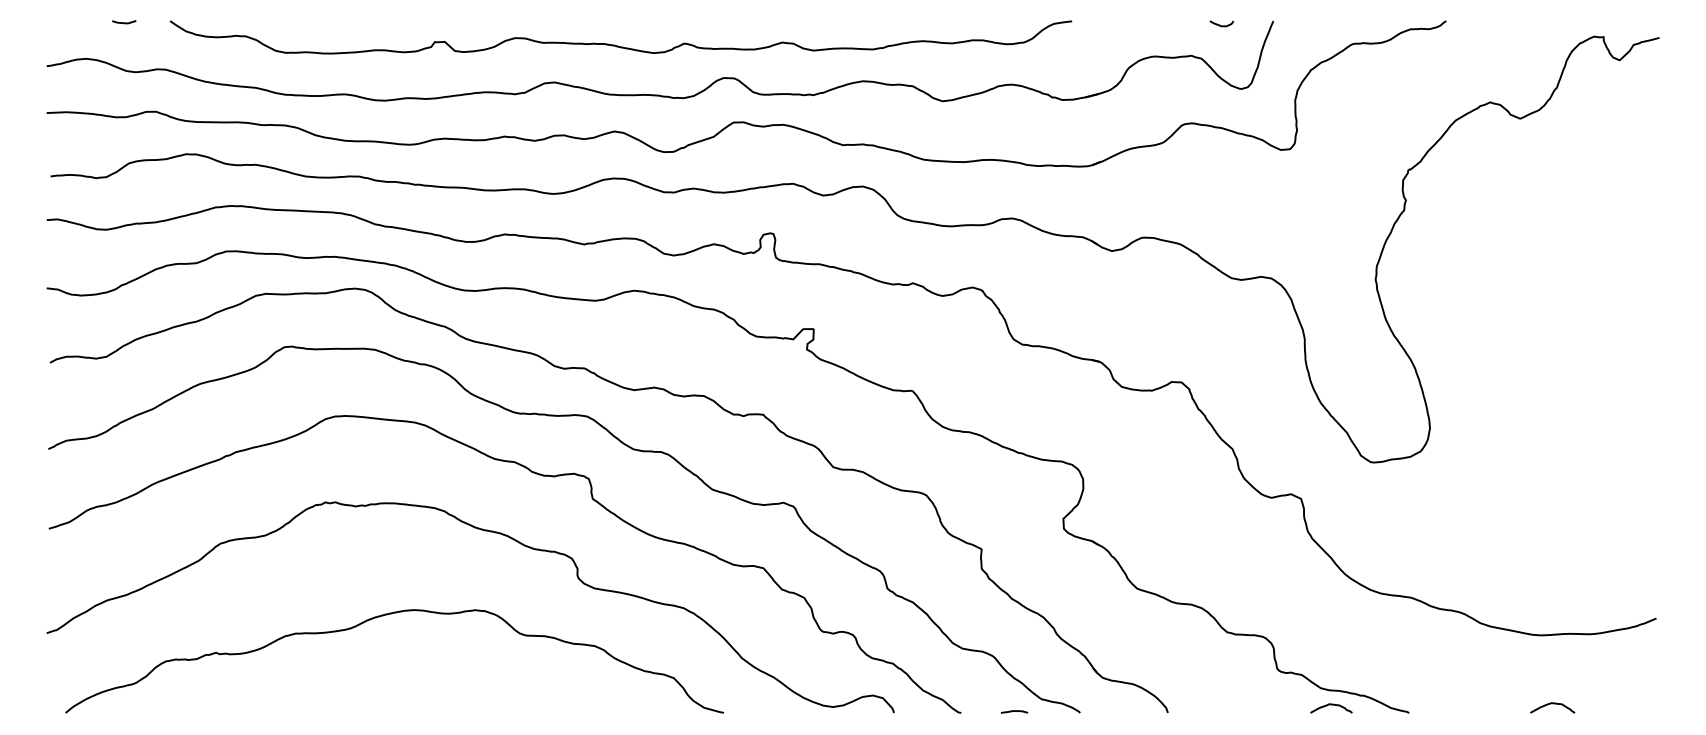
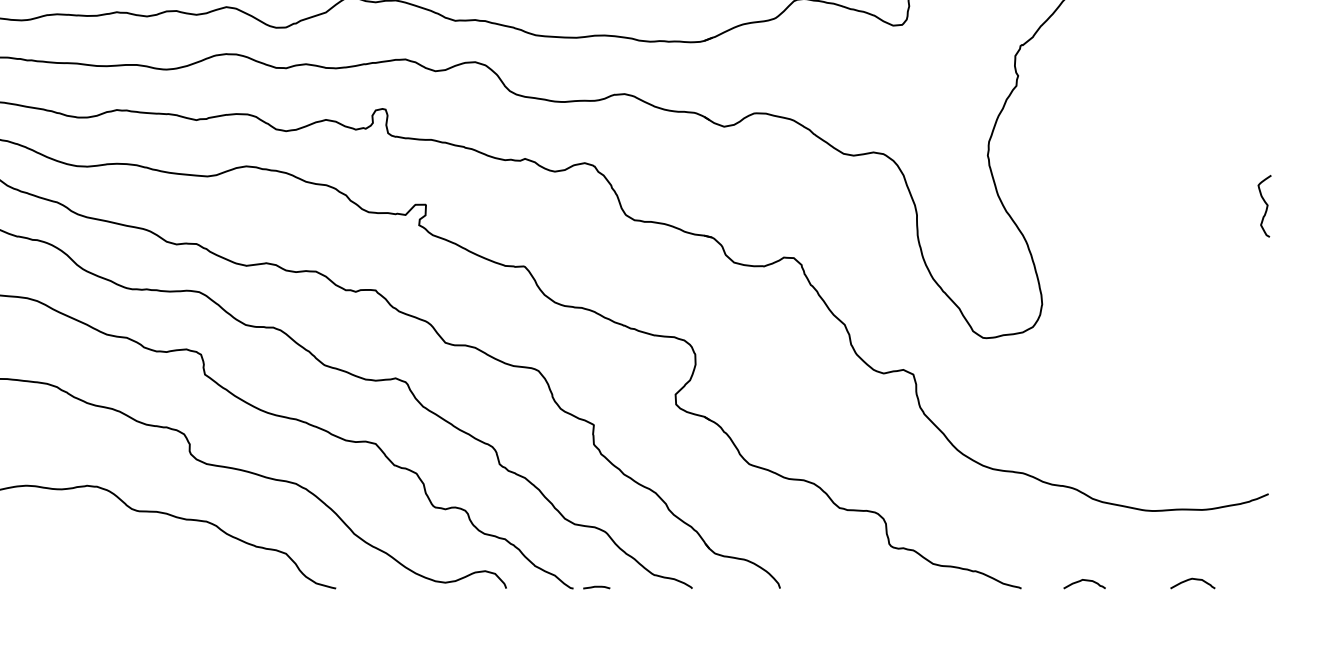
curve: (1654, 330) -> (1266, 206), added
curve: (1552, 704) -> (1192, 580), moved
curve: (1331, 705) -> (1084, 581), moved
curve: (1014, 711) -> (596, 587), moved

